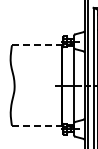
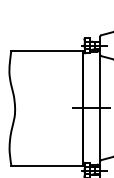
line: (37, 45) -> (47, 51), dashed -> solid
line: (37, 125) -> (47, 165), dashed -> solid

